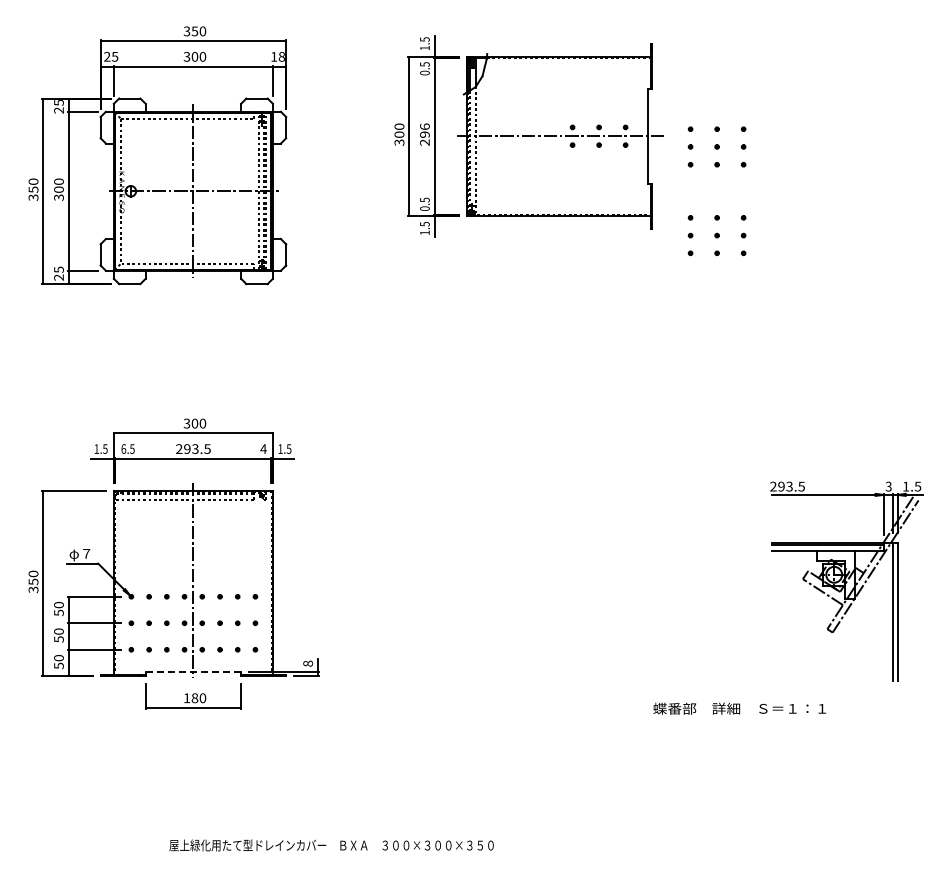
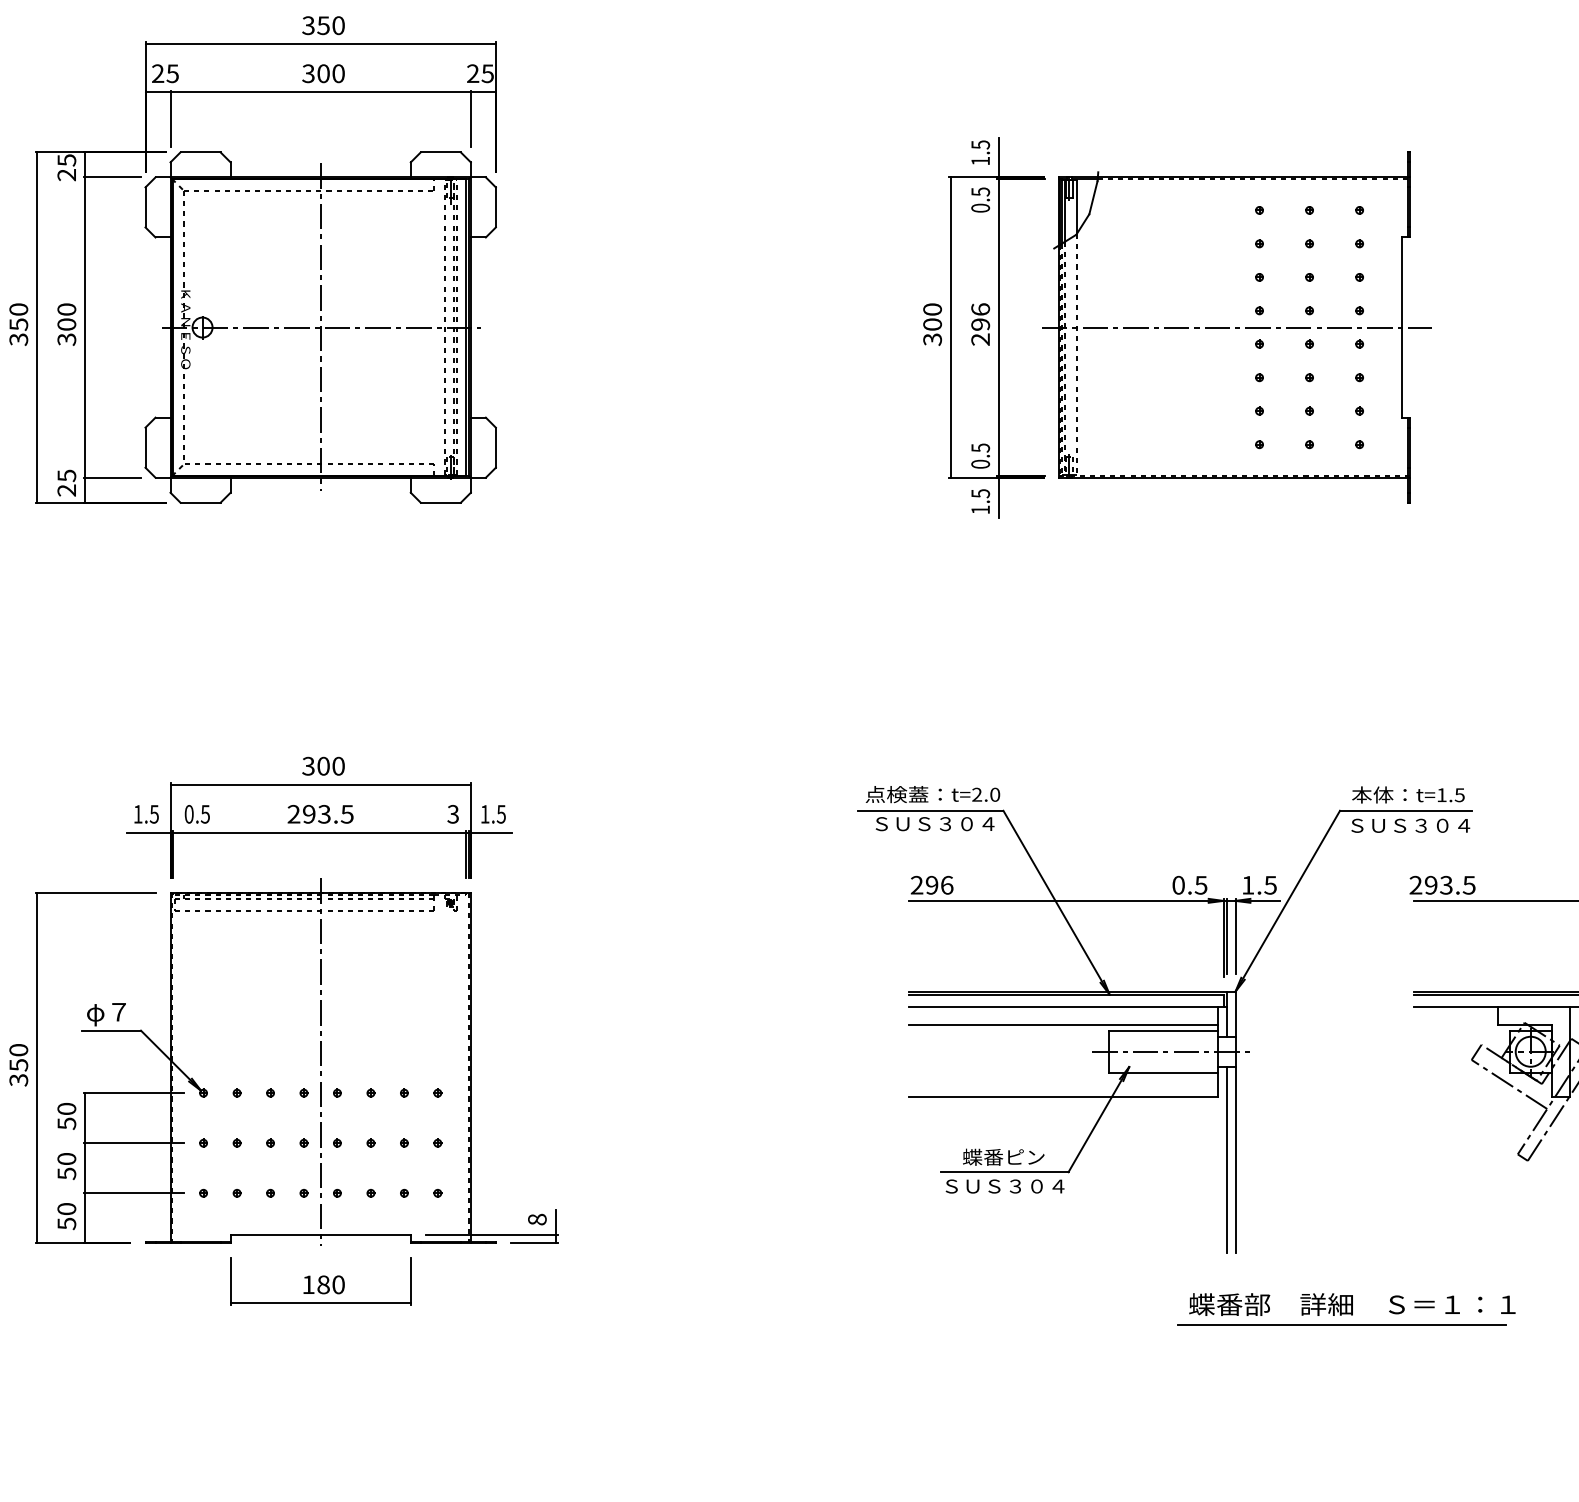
text: (277, 56) -> (479, 73), 18 -> 25
part: (528, 136) -> (1176, 327), moved
text: (123, 448) -> (188, 813), 6.5 -> 0.5
text: (263, 448) -> (453, 813), 4 -> 3
part: (640, 557) -> (1164, 1019), added
line: (193, 672) -> (320, 1236), dashed -> solid
line: (734, 719) -> (1342, 1324), added

